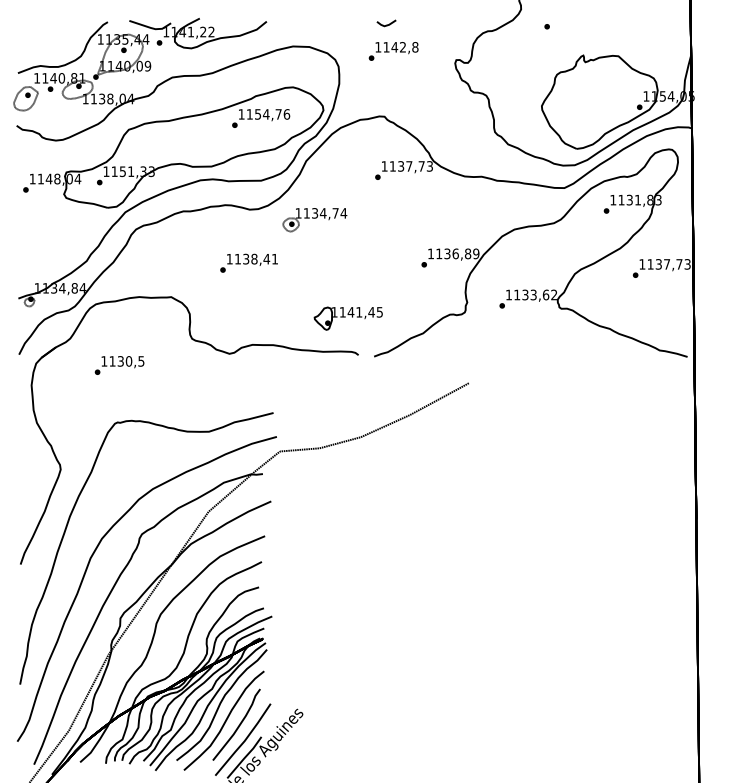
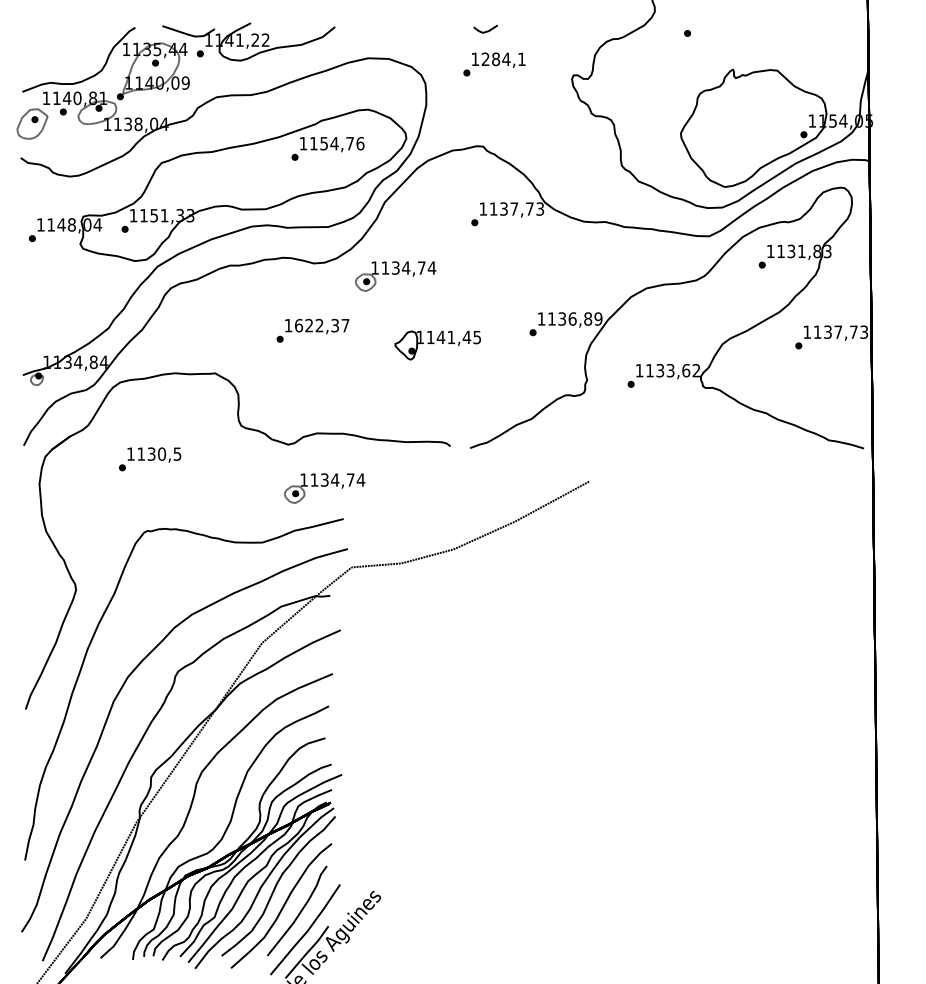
text: (400, 47) -> (503, 59), 1142,8 -> 1284,1
text: (256, 259) -> (322, 325), 1138,41 -> 1622,37
part: (348, 318) -> (437, 345), moved
part: (258, 388) -> (324, 488), added

